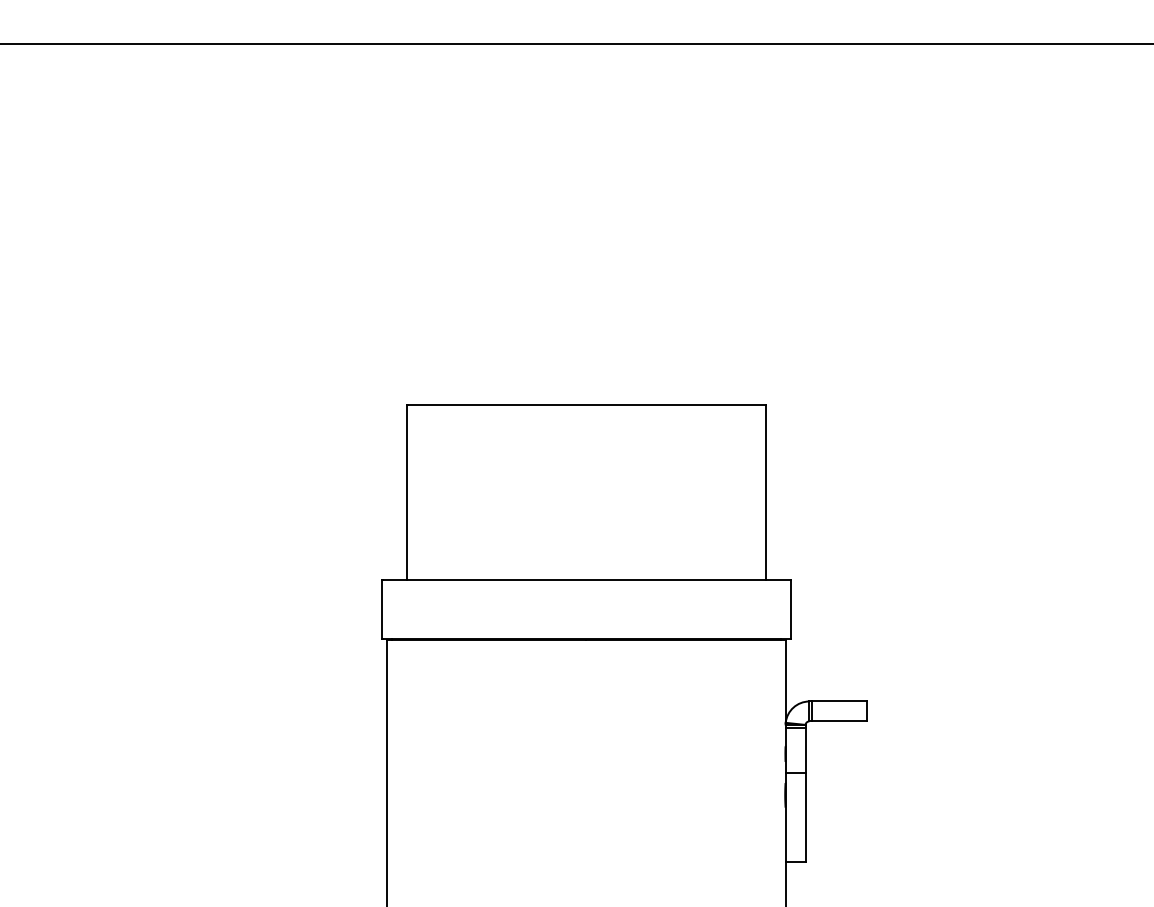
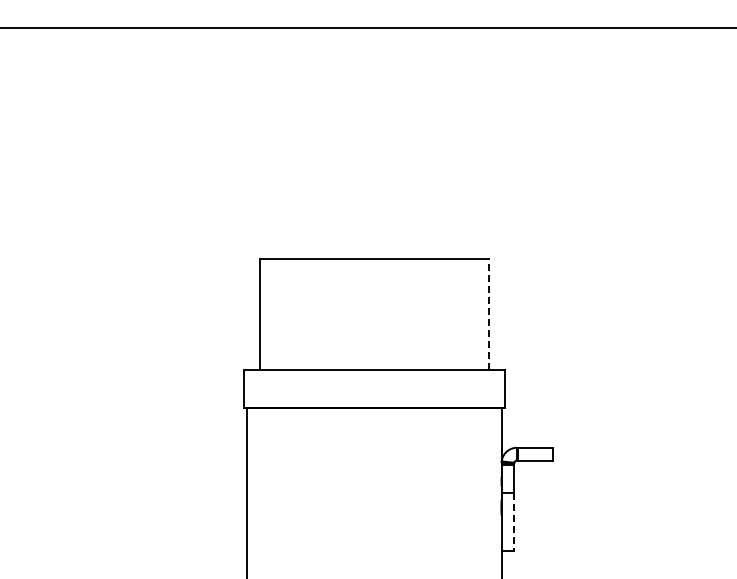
line: (764, 492) -> (488, 314), solid -> dashed
line: (805, 816) -> (514, 521), solid -> dashed

